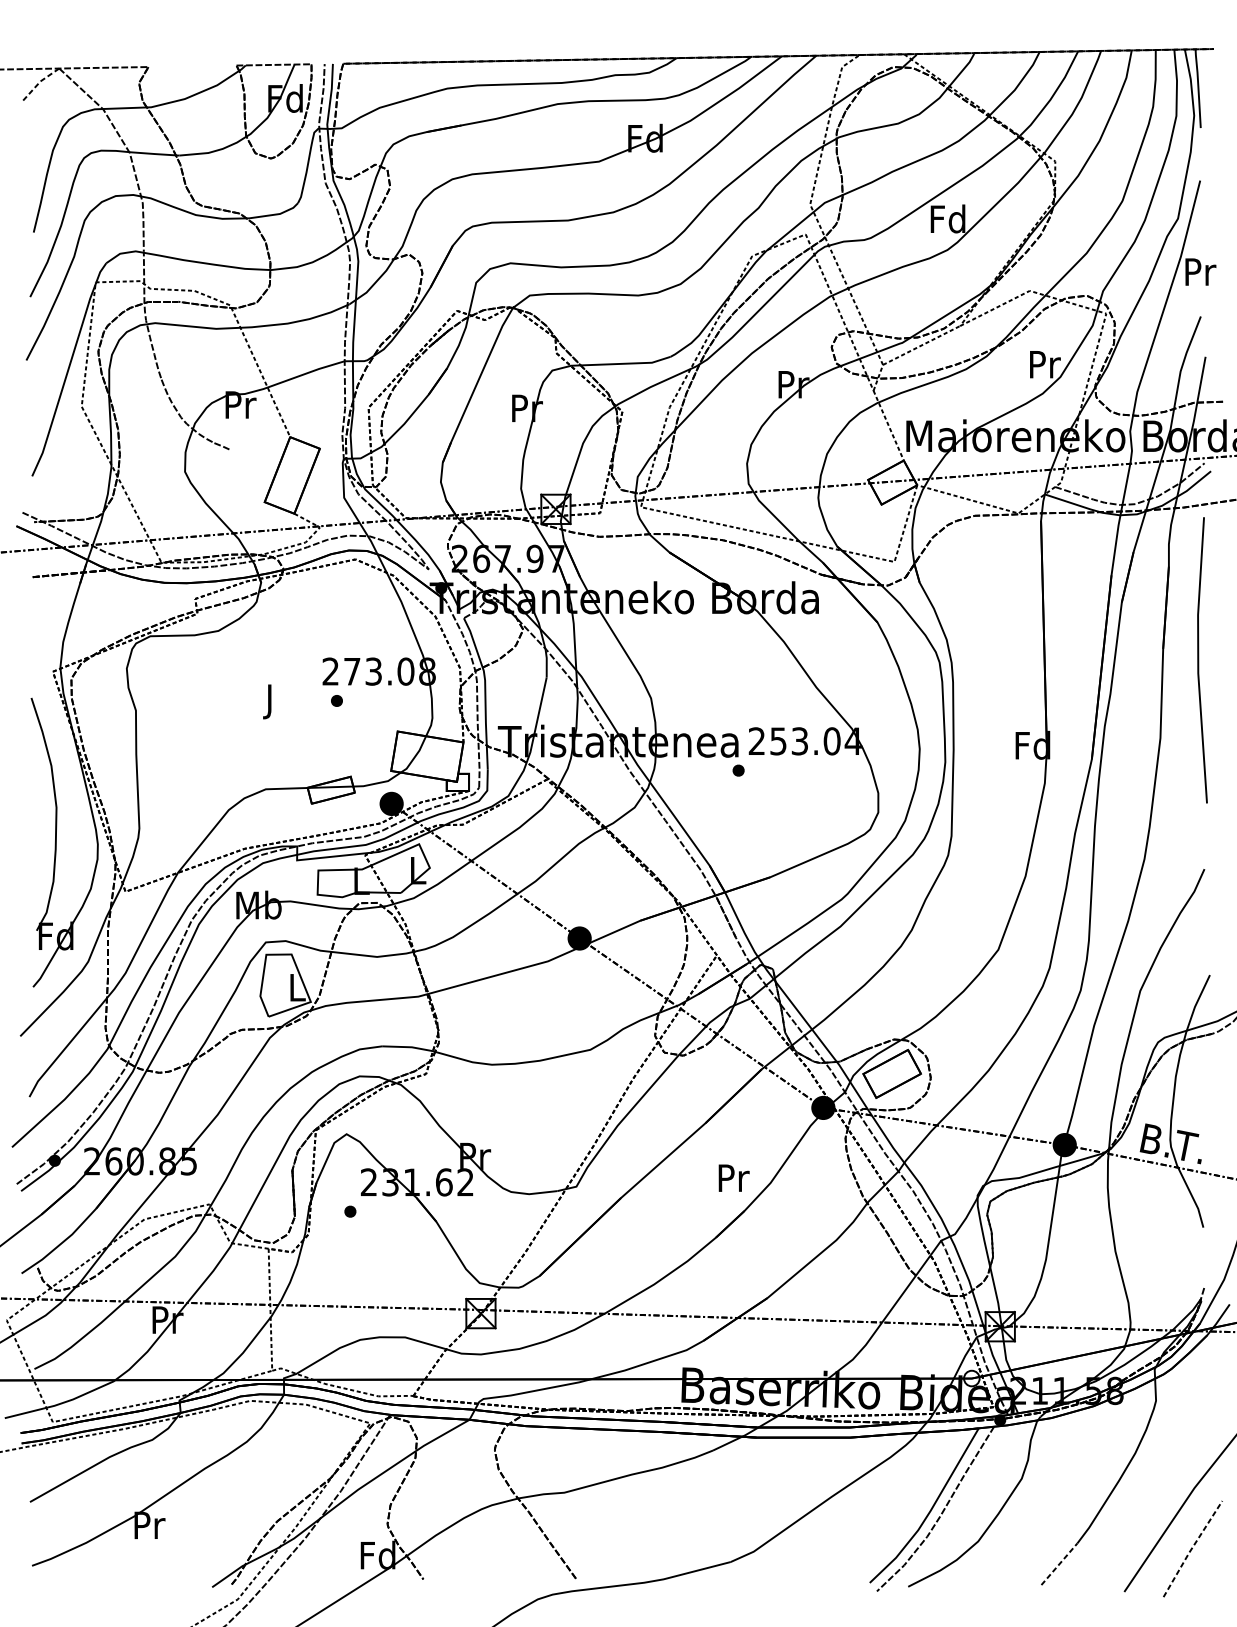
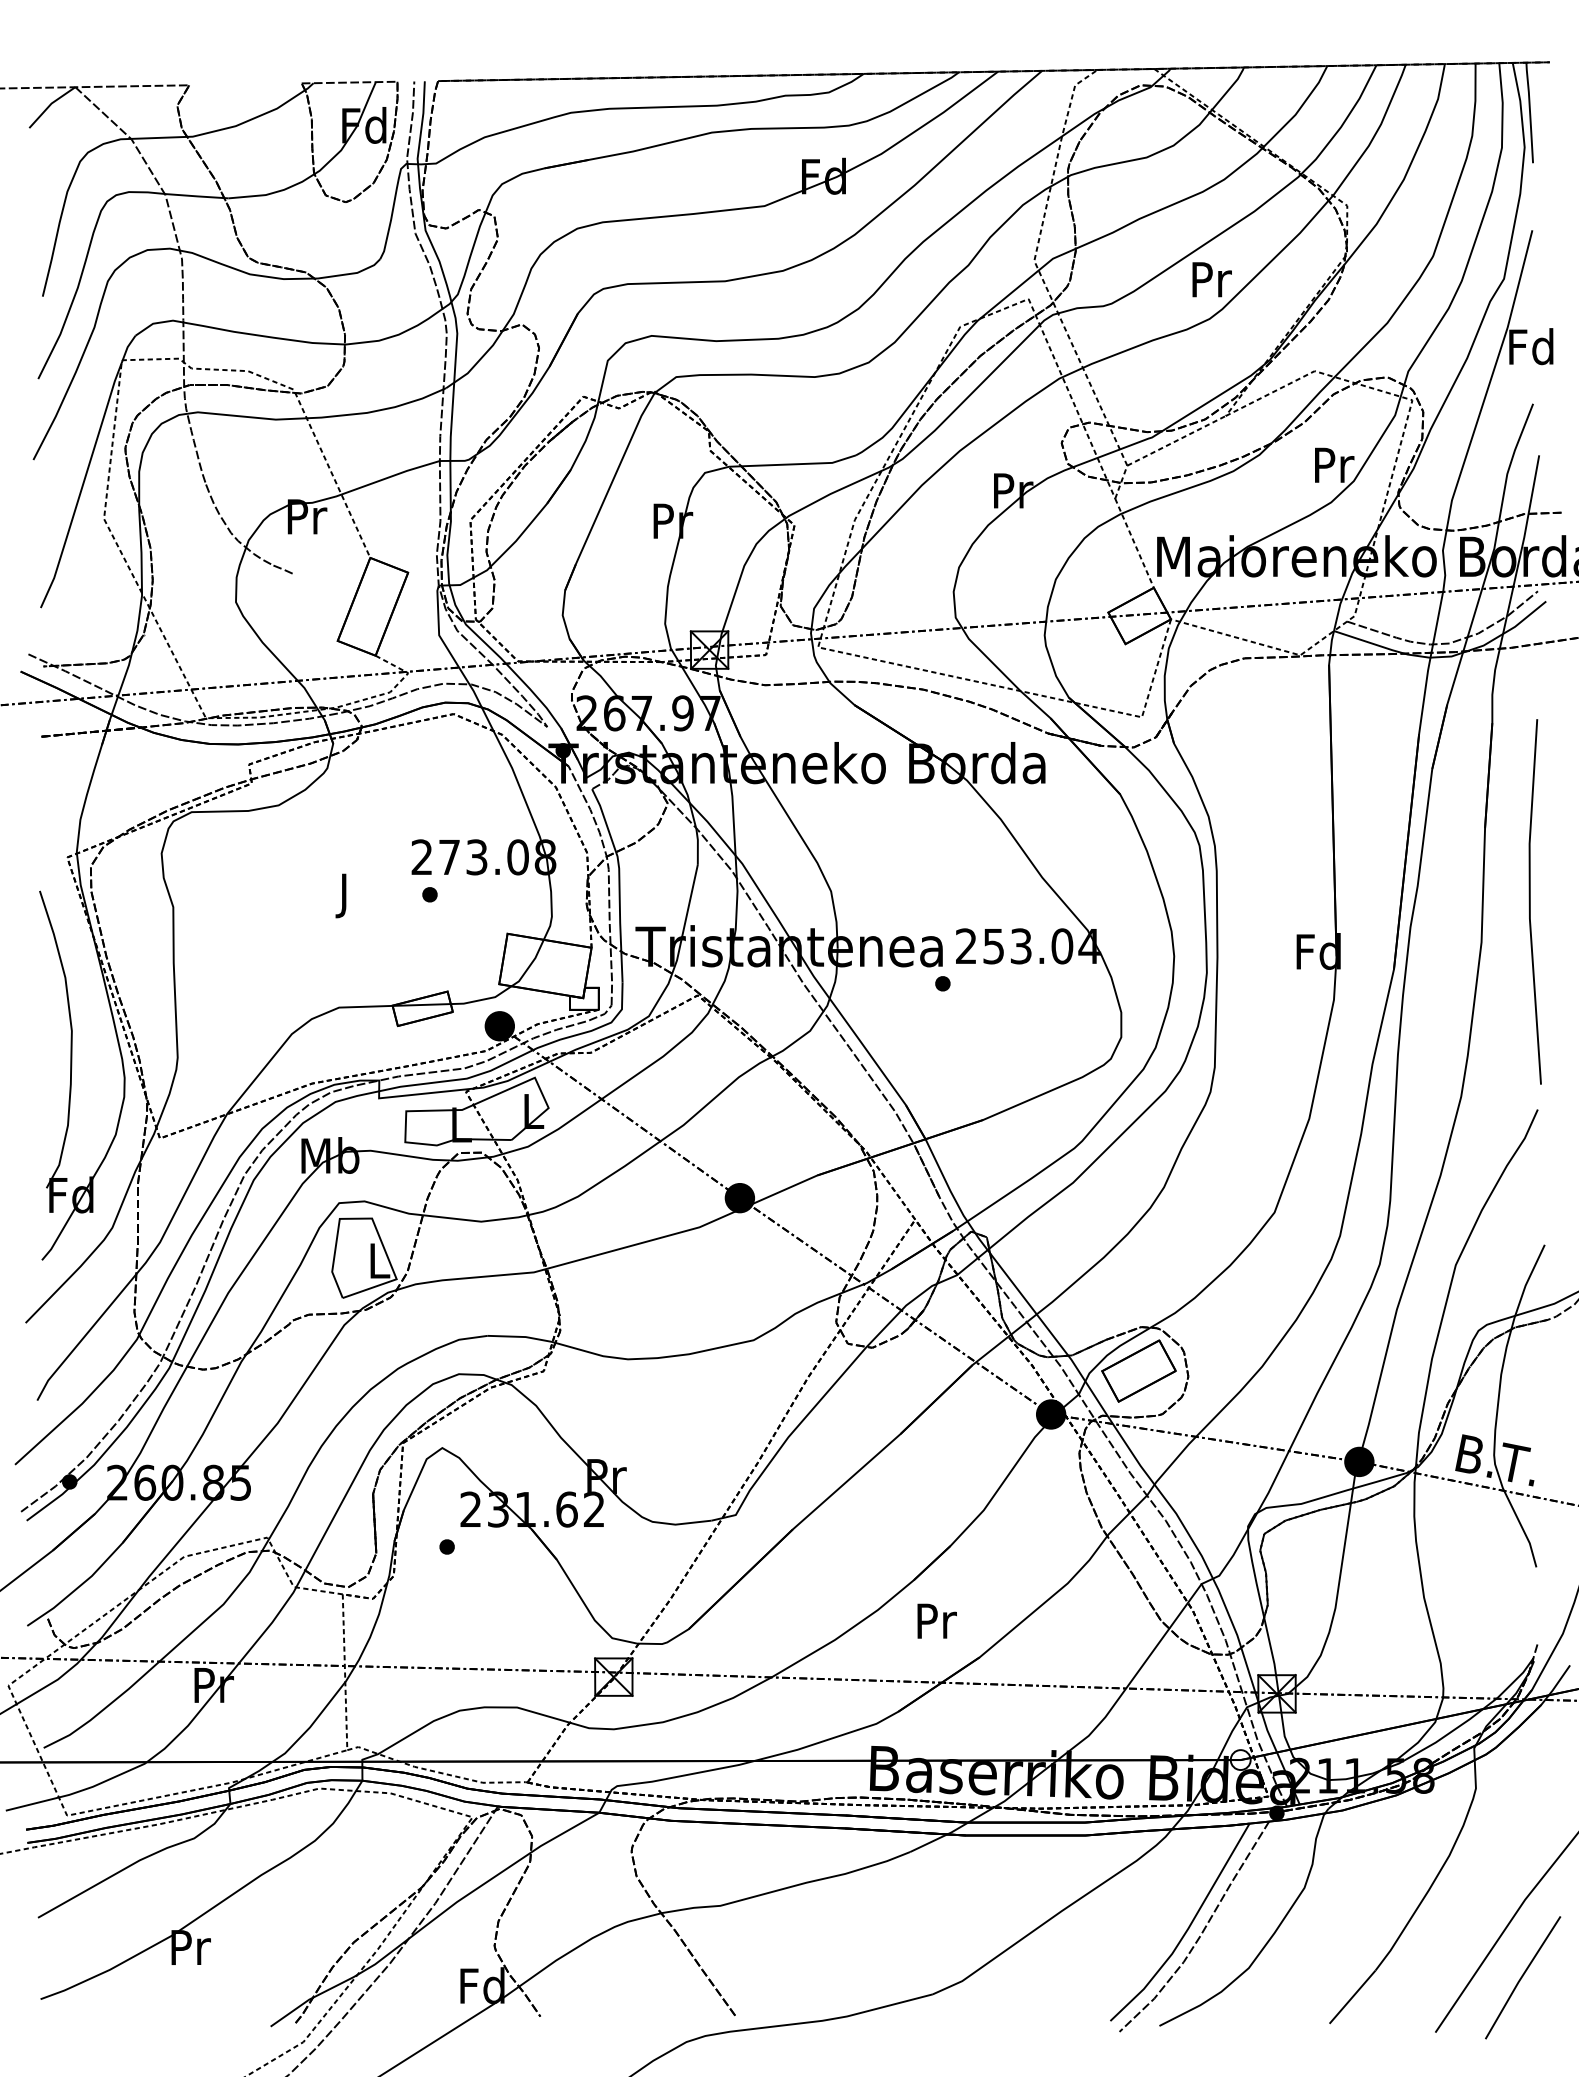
line: (39, 82) -> (50, 105), dashed -> solid
text: (948, 218) -> (1210, 278), Fd -> Pr
text: (1199, 271) -> (1531, 346), Pr -> Fd
line: (1198, 660) -> (1530, 901), moved
text: (733, 1177) -> (936, 1620), moved
line: (1191, 1548) -> (1521, 1977), dashed -> solid
line: (1059, 1563) -> (1352, 1996), dashed -> solid

